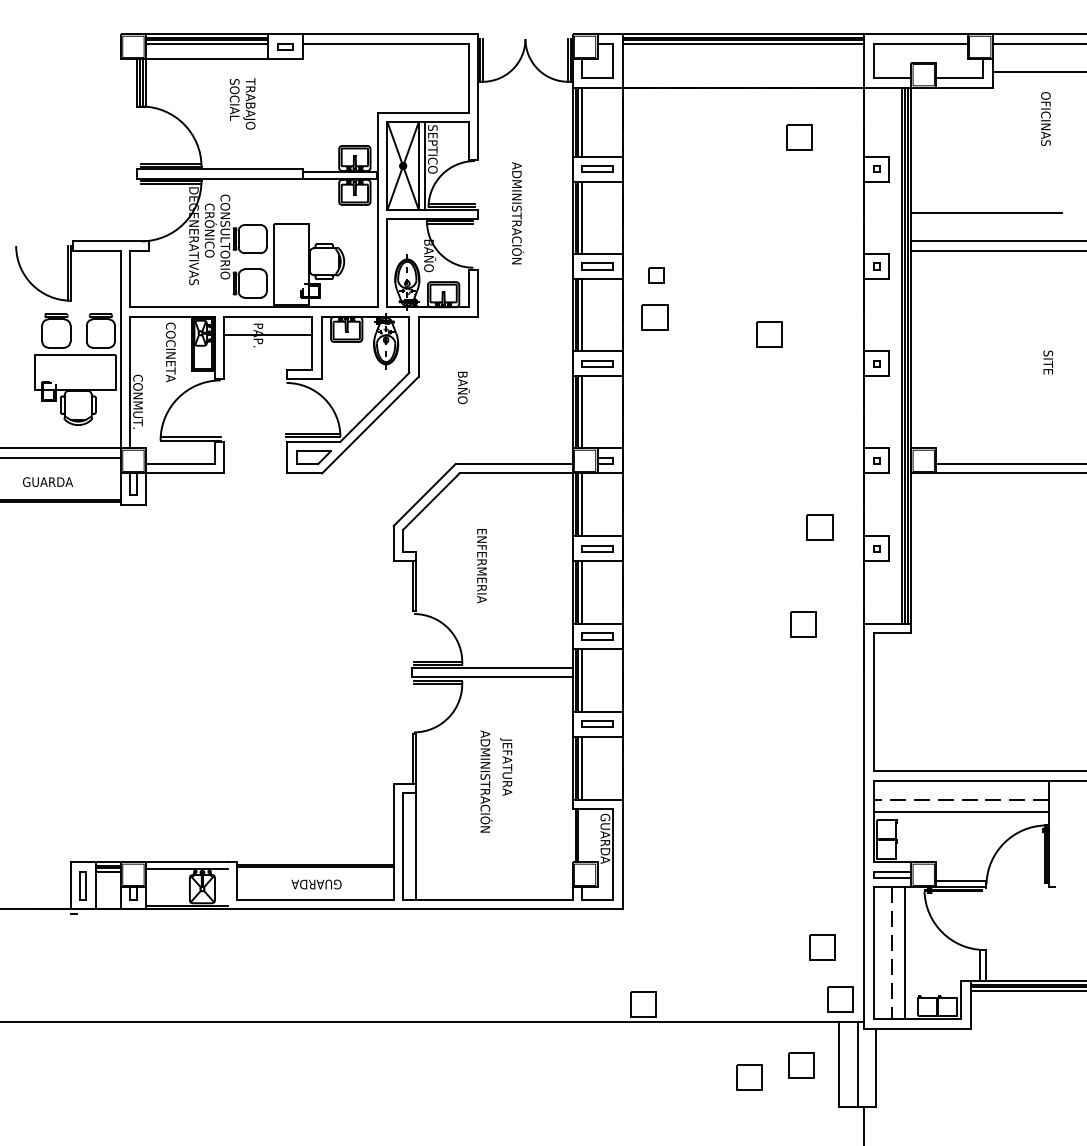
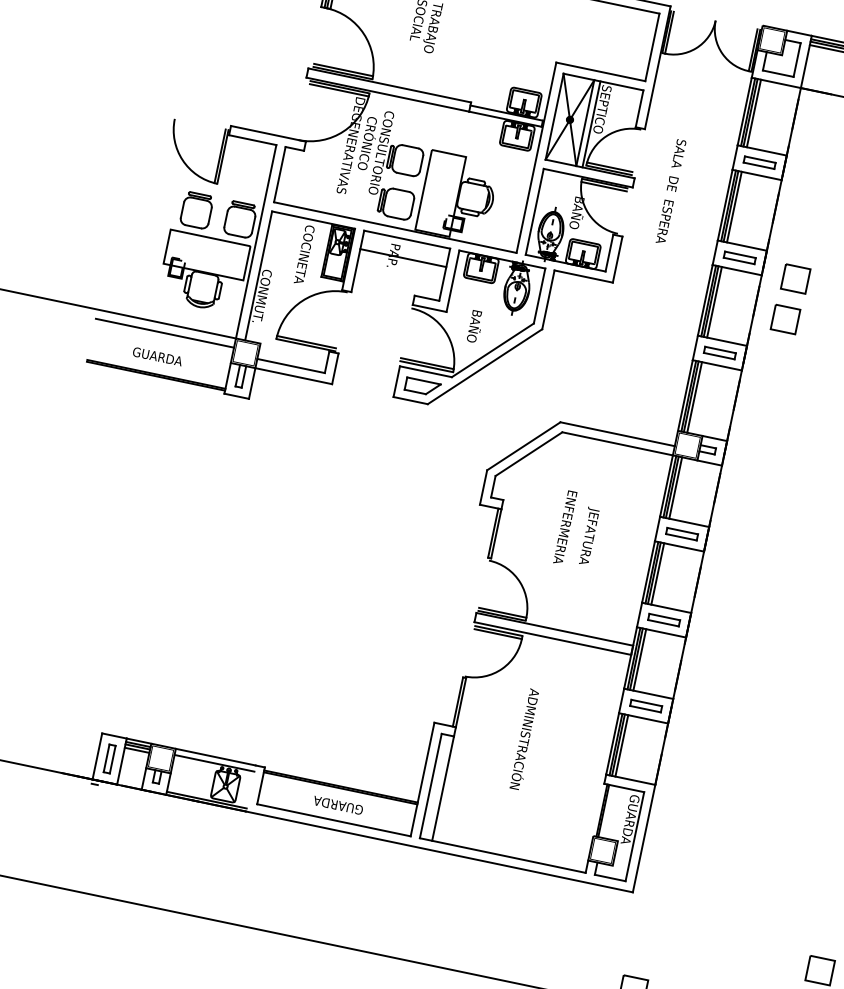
text: (518, 215) -> (672, 191), ADMINISTRACIÓN -> SALA  DE  ESPERA
part: (656, 275) -> (795, 278), size x1.67
text: (463, 387) -> (475, 326), moved
text: (506, 766) -> (588, 535), moved

